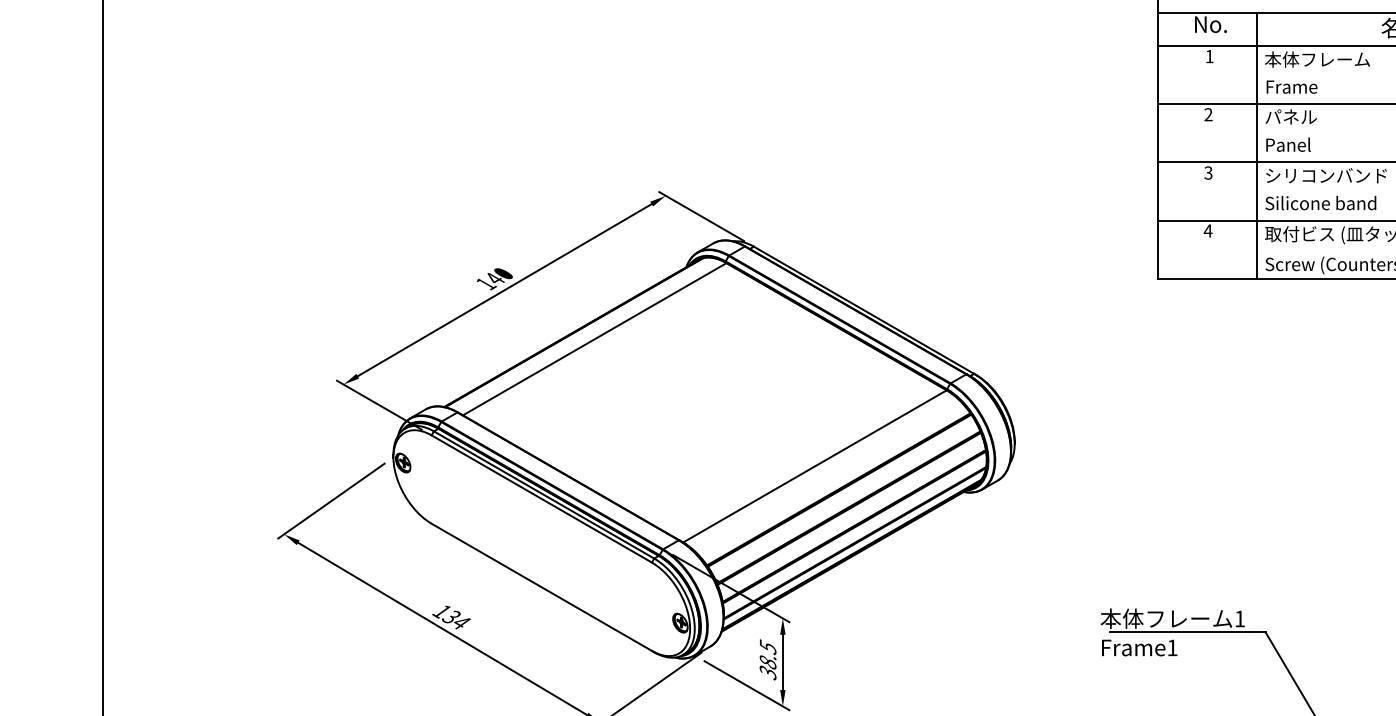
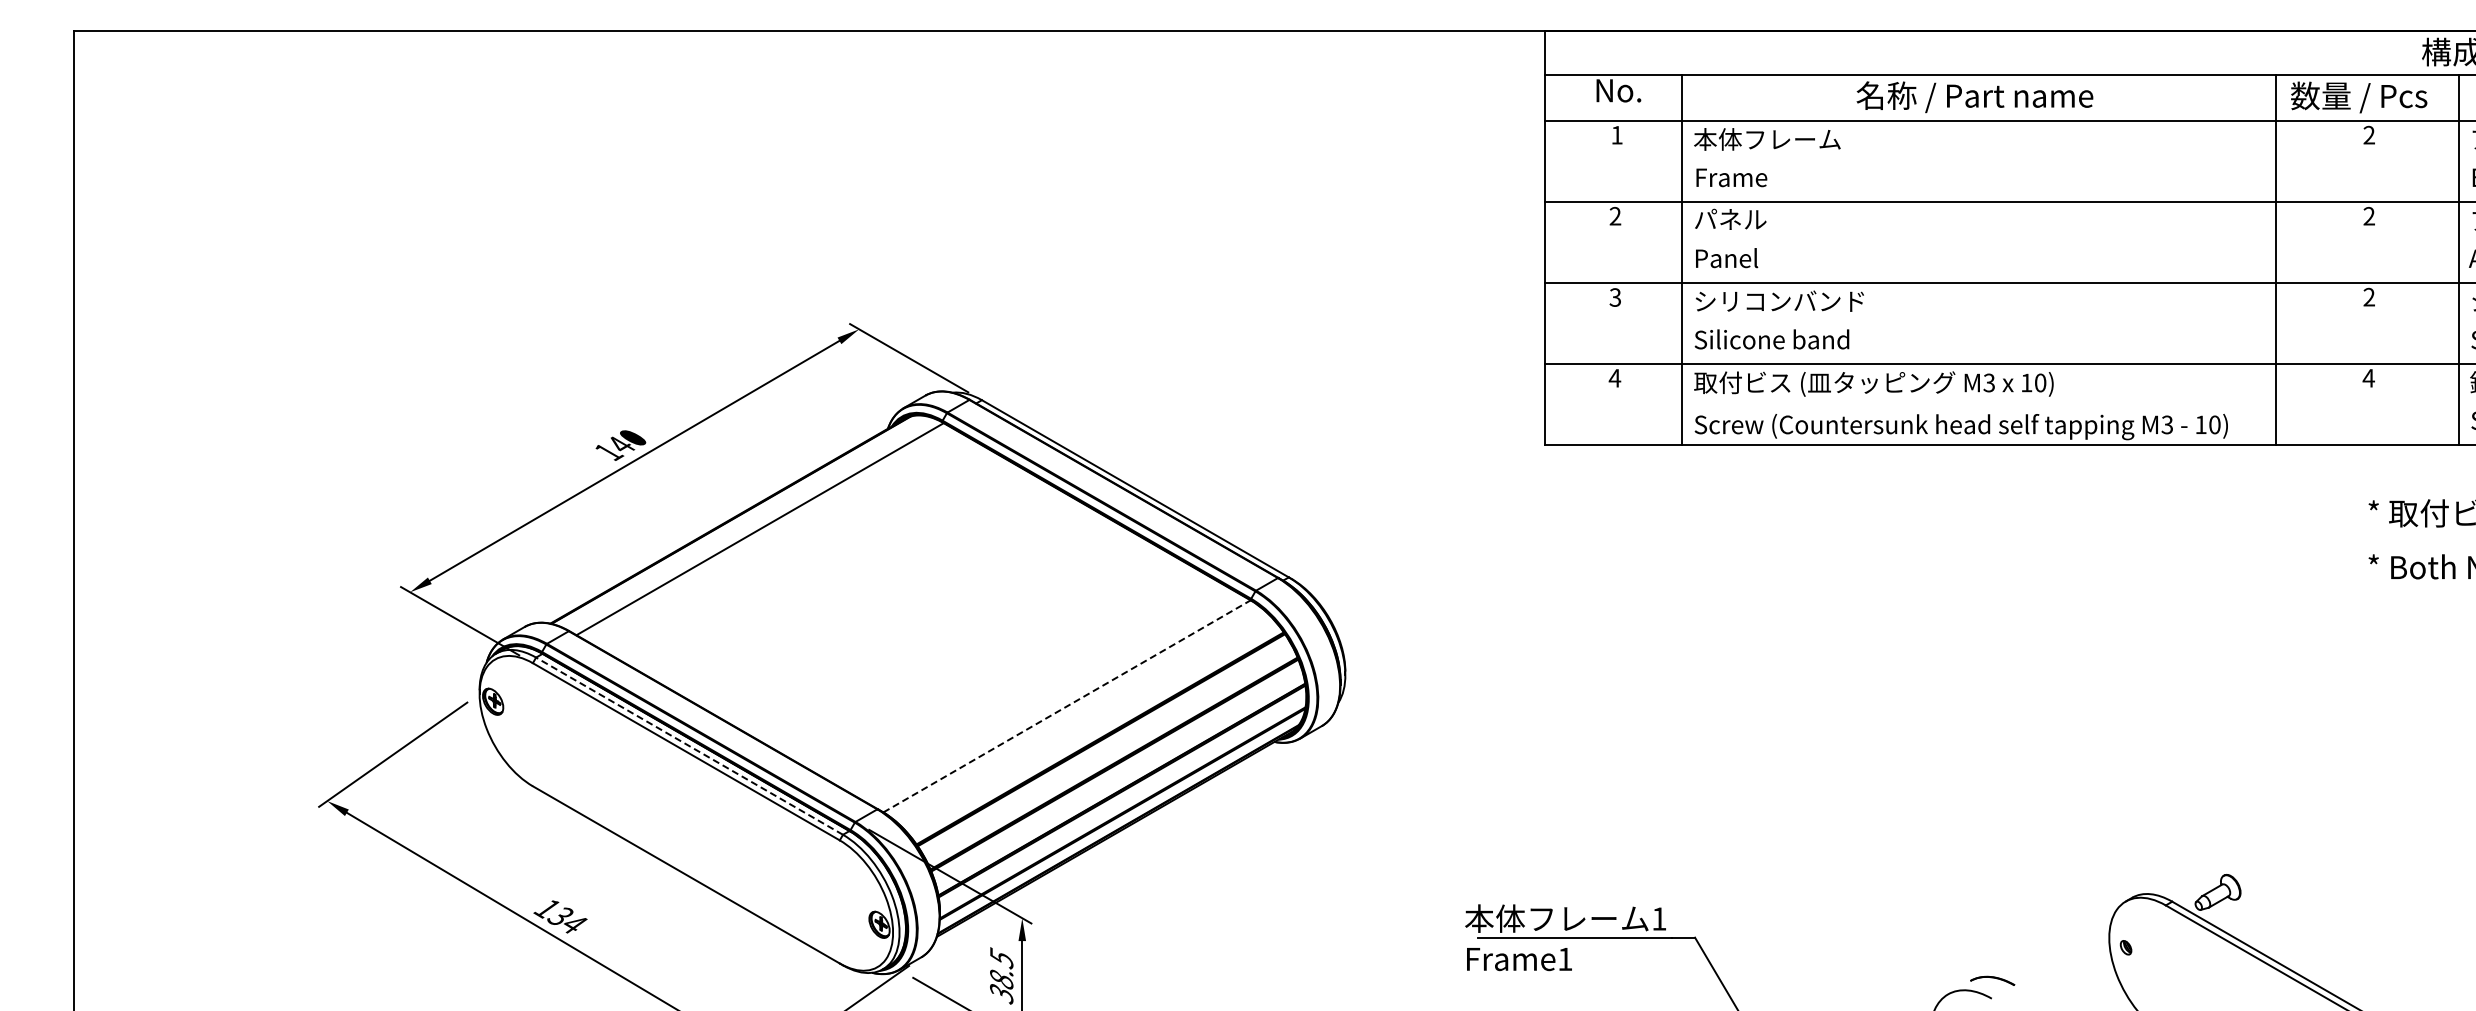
line: (815, 466) -> (1067, 706), solid -> dashed
line: (544, 494) -> (689, 745), solid -> dashed

